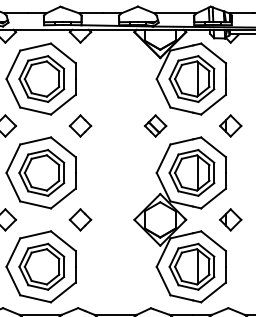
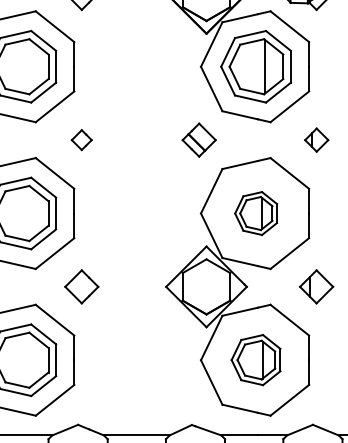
part: (80, 125) -> (81, 139), size x0.6
part: (230, 125) -> (316, 139), size x0.7
part: (191, 172) -> (255, 212), size x0.6
part: (191, 266) -> (255, 359), size x0.7

